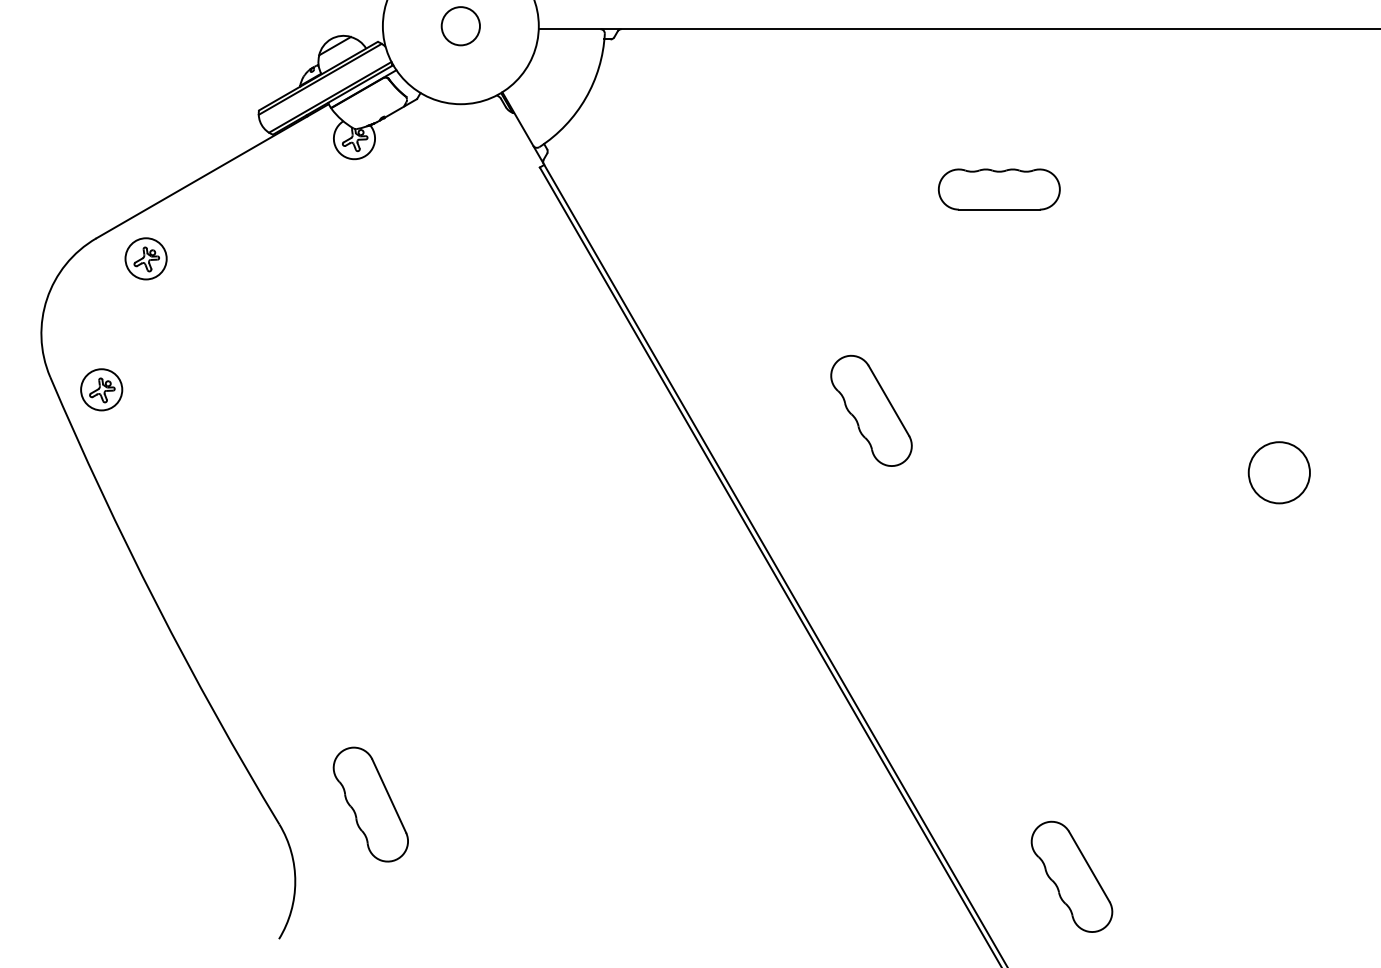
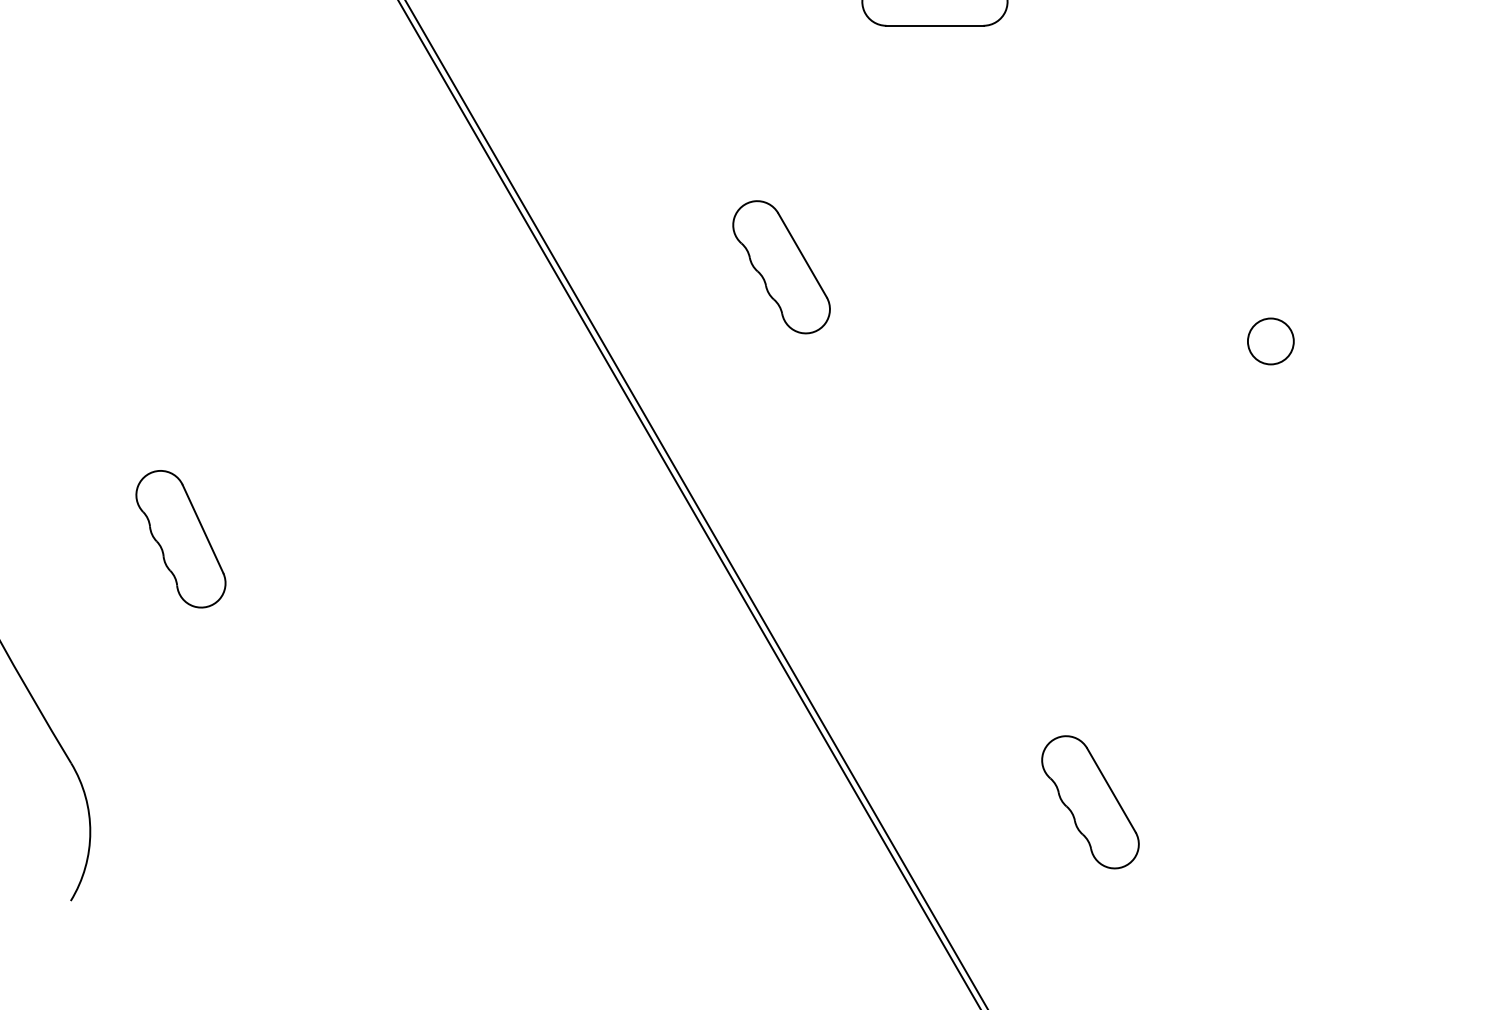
circle: (1279, 472) -> (1271, 341), size x0.62
part: (370, 804) -> (180, 539), moved
part: (1071, 876) -> (1089, 801), moved

